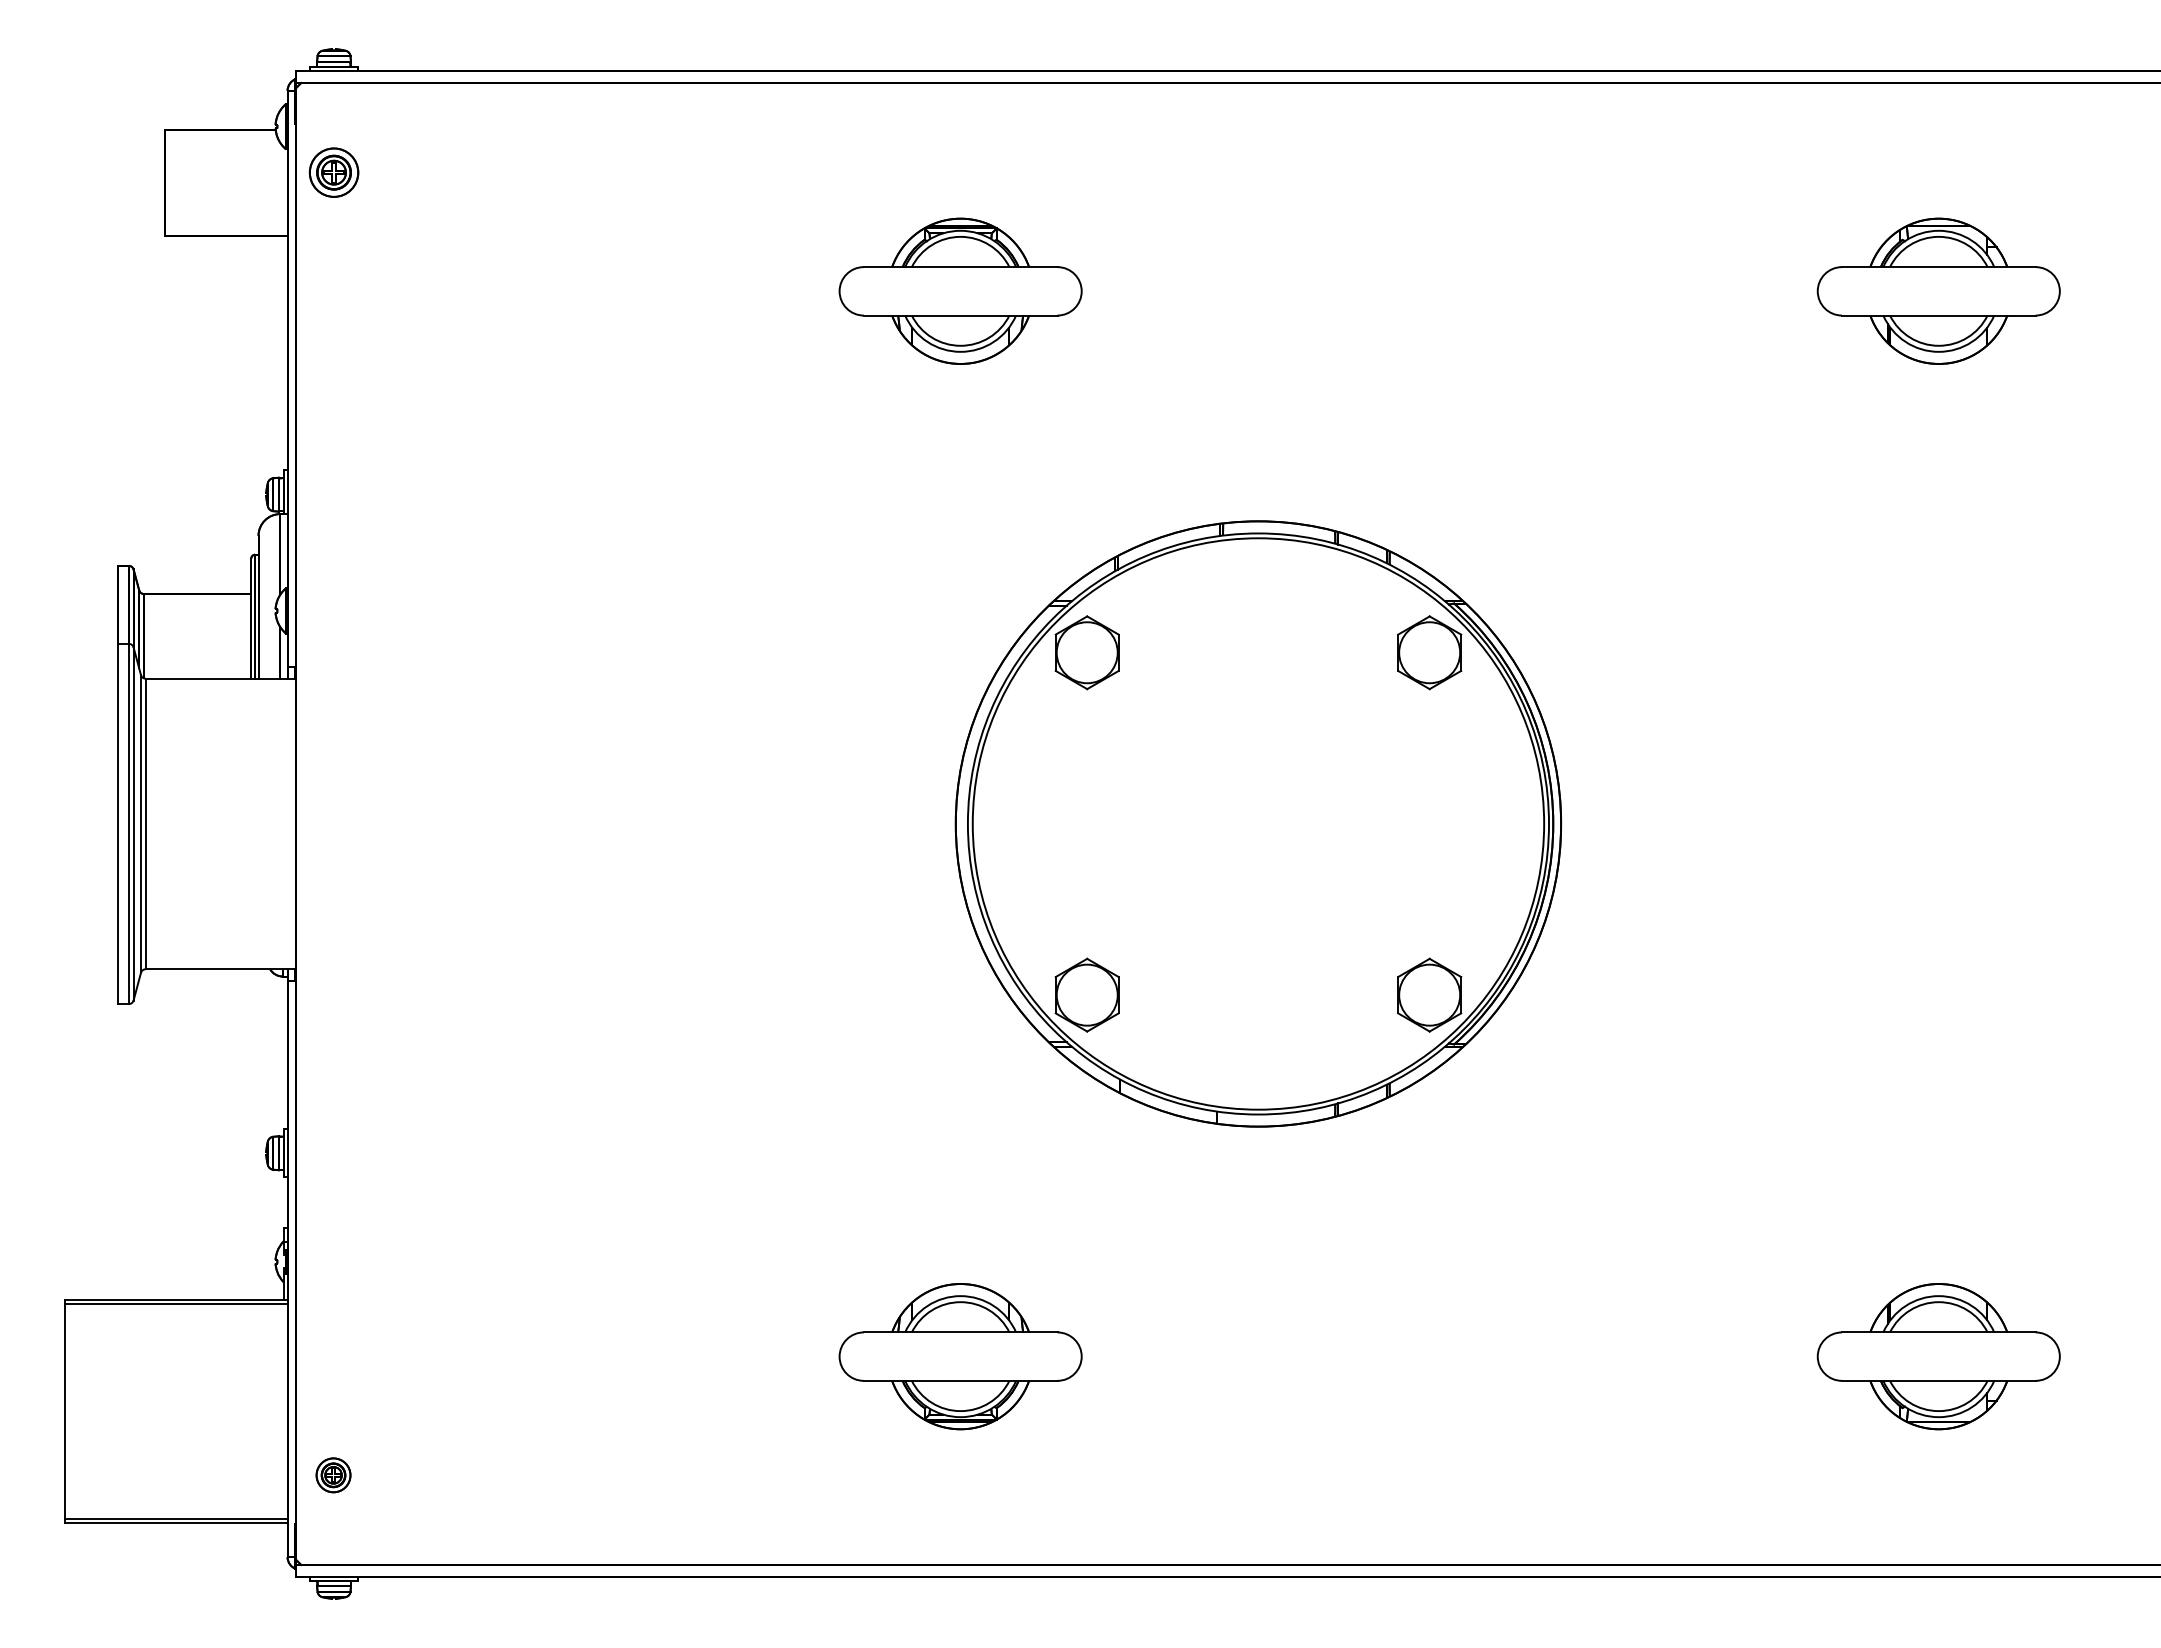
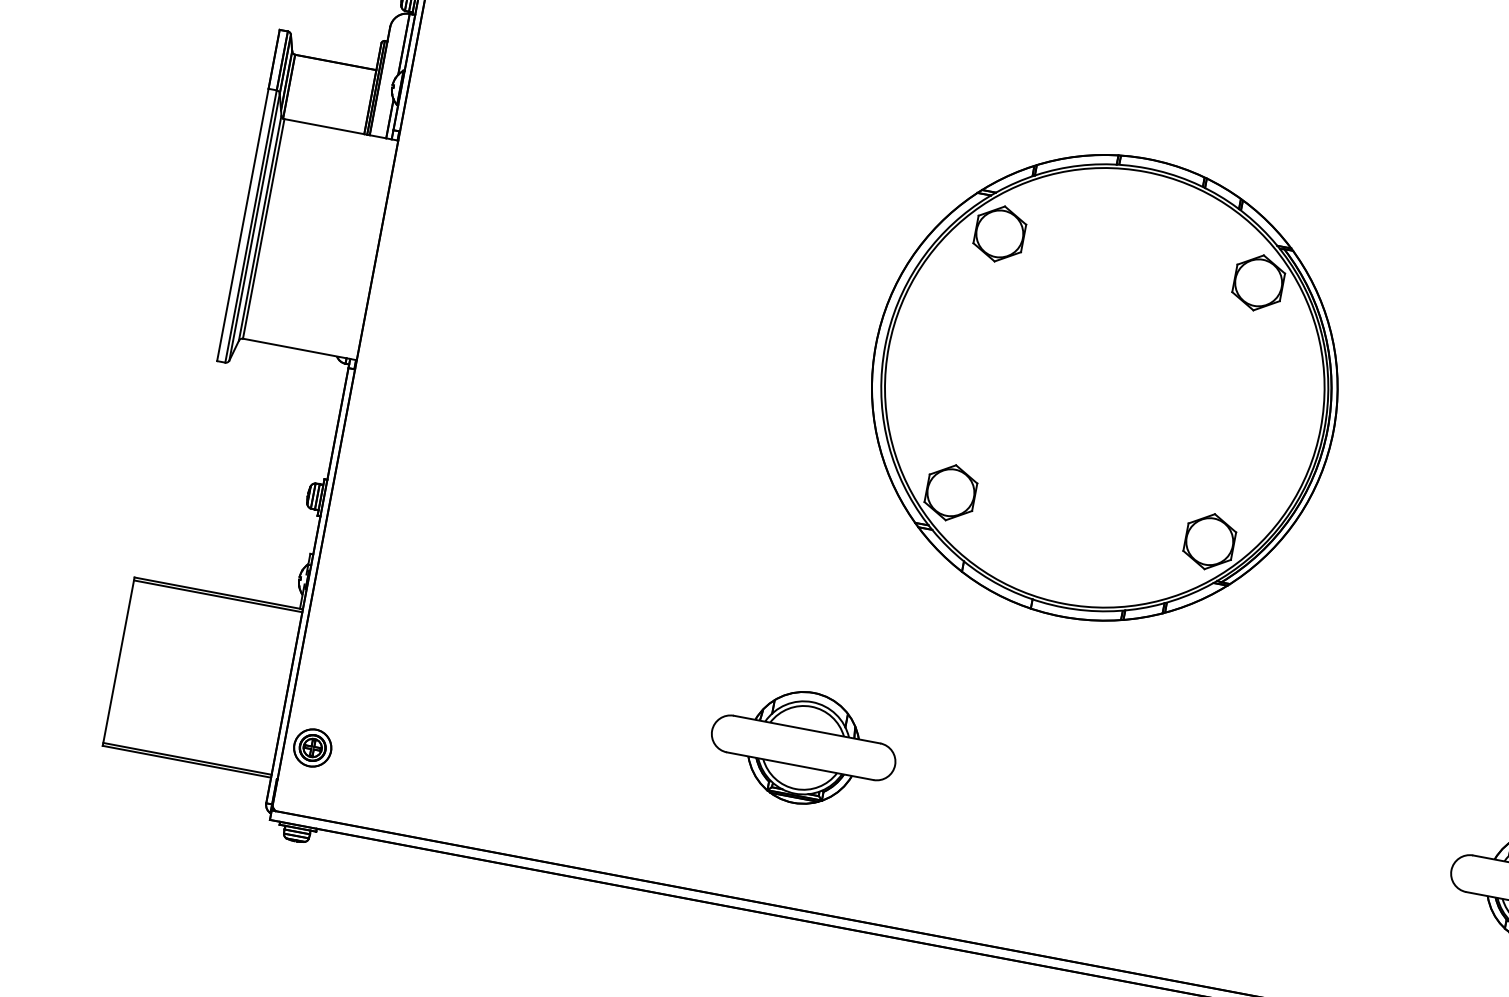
part: (333, 1475) -> (312, 748), size x1.43

